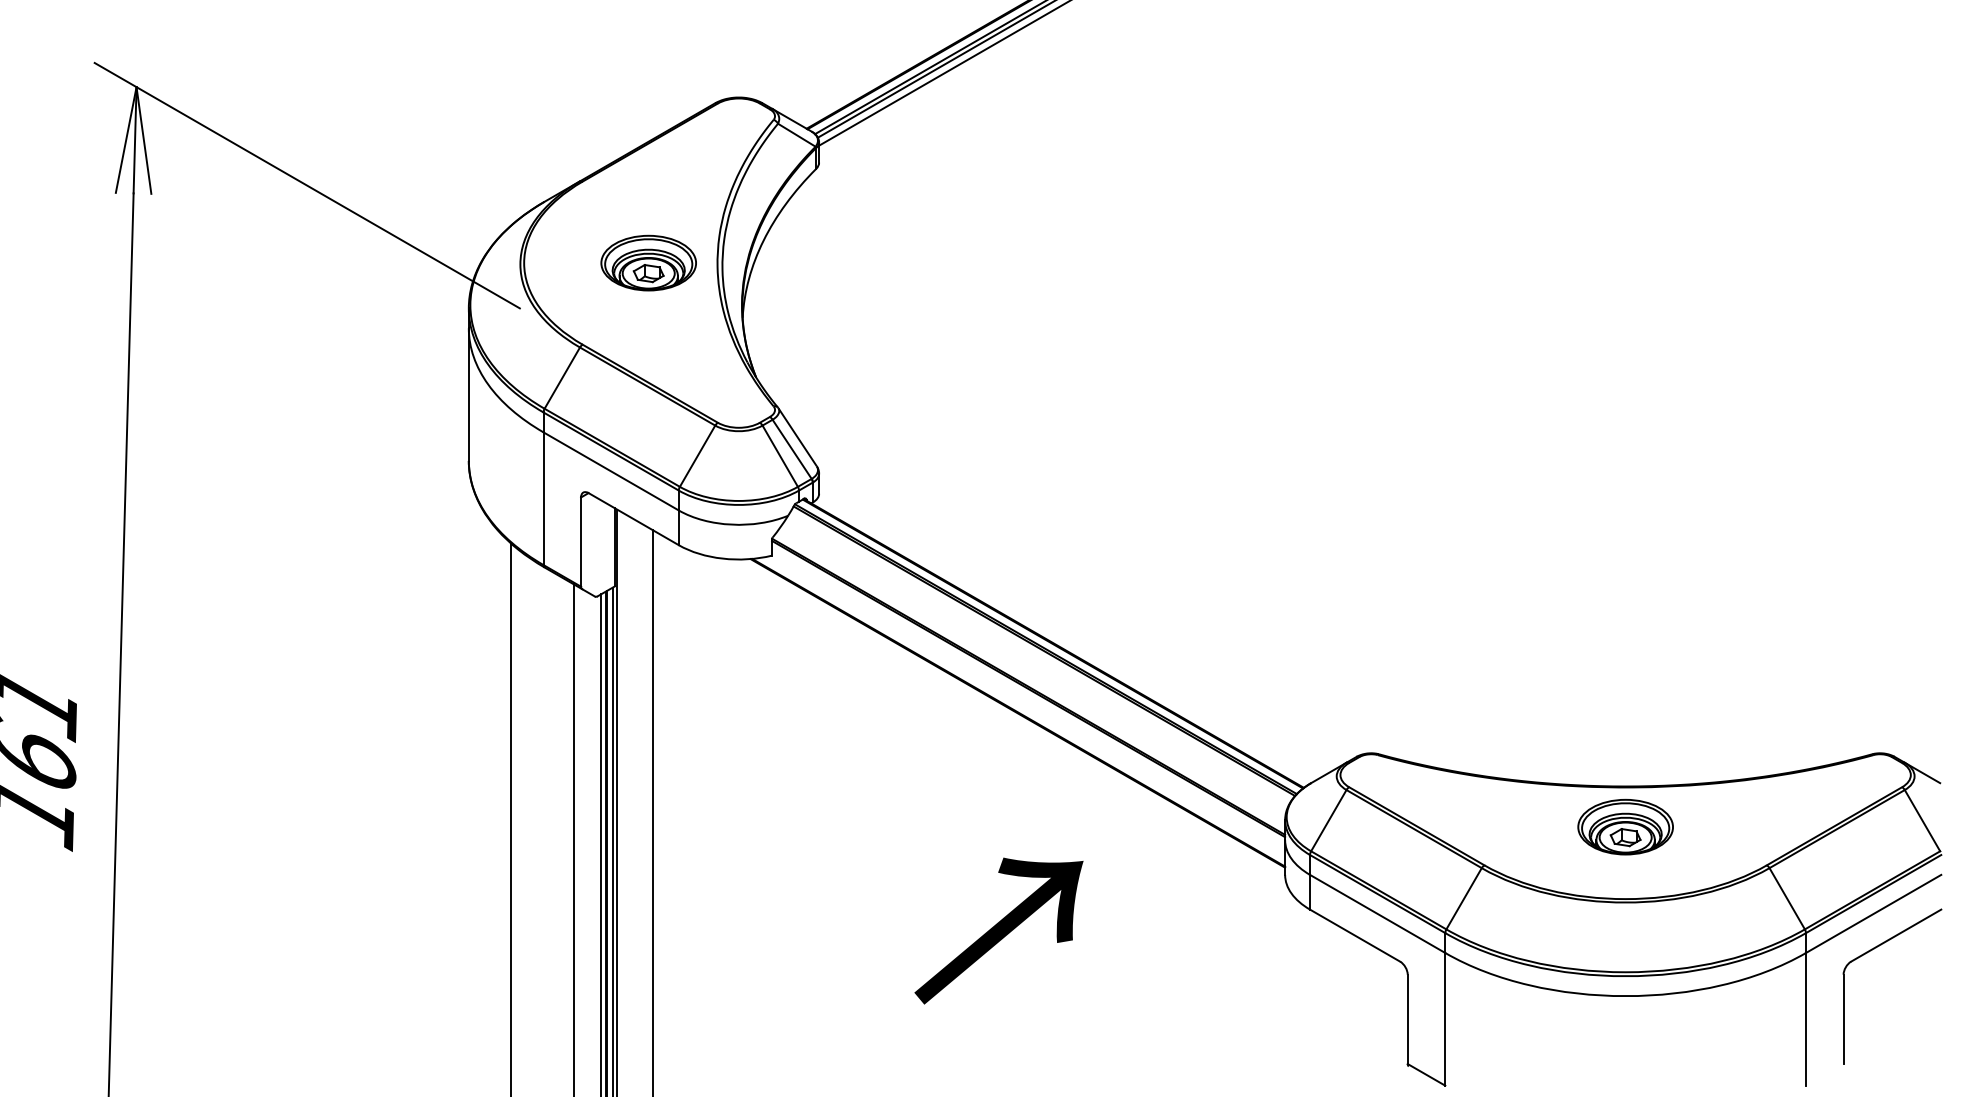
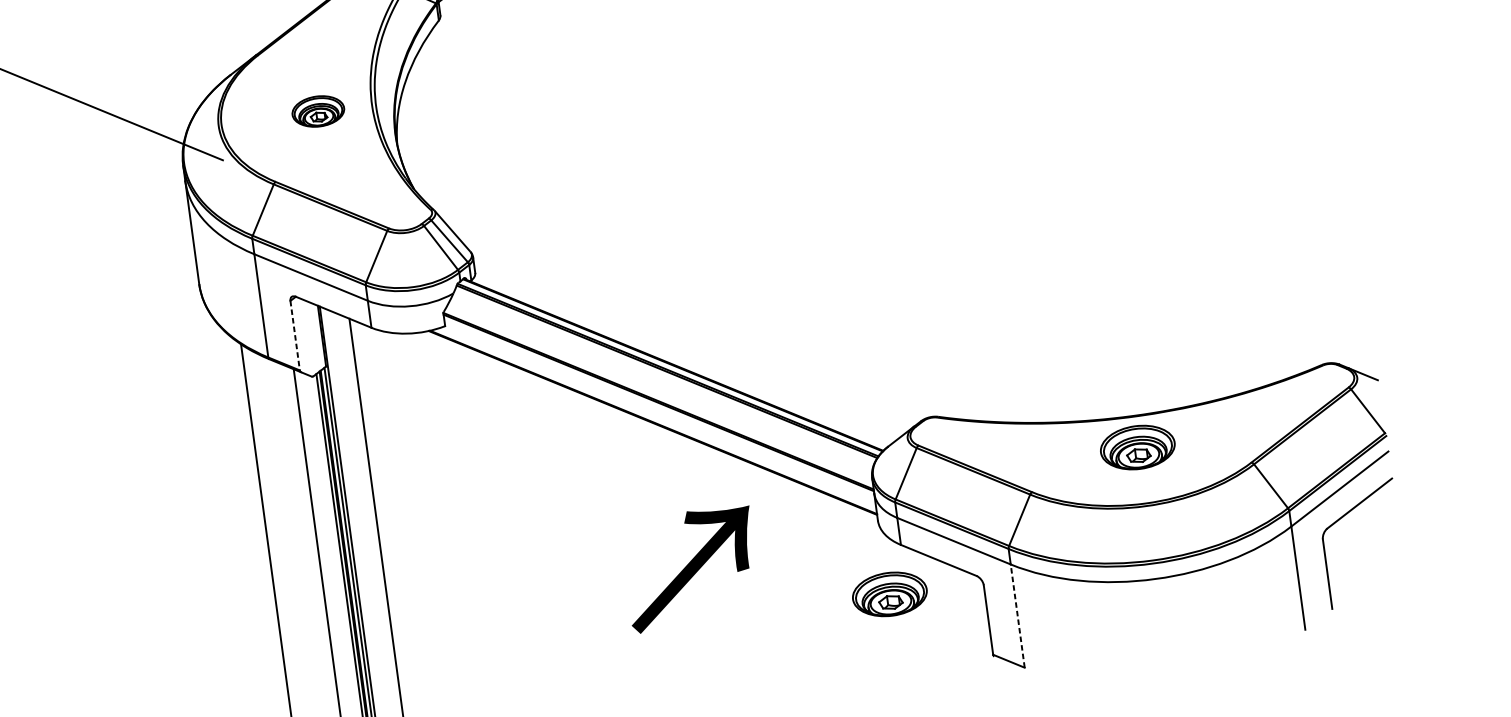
part: (648, 262) -> (318, 111), size x0.7
line: (581, 542) -> (295, 335), solid -> dashed
text: (998, 930) -> (690, 568), moved
part: (1287, 969) -> (889, 593), added
line: (1445, 1018) -> (1017, 615), solid -> dashed

